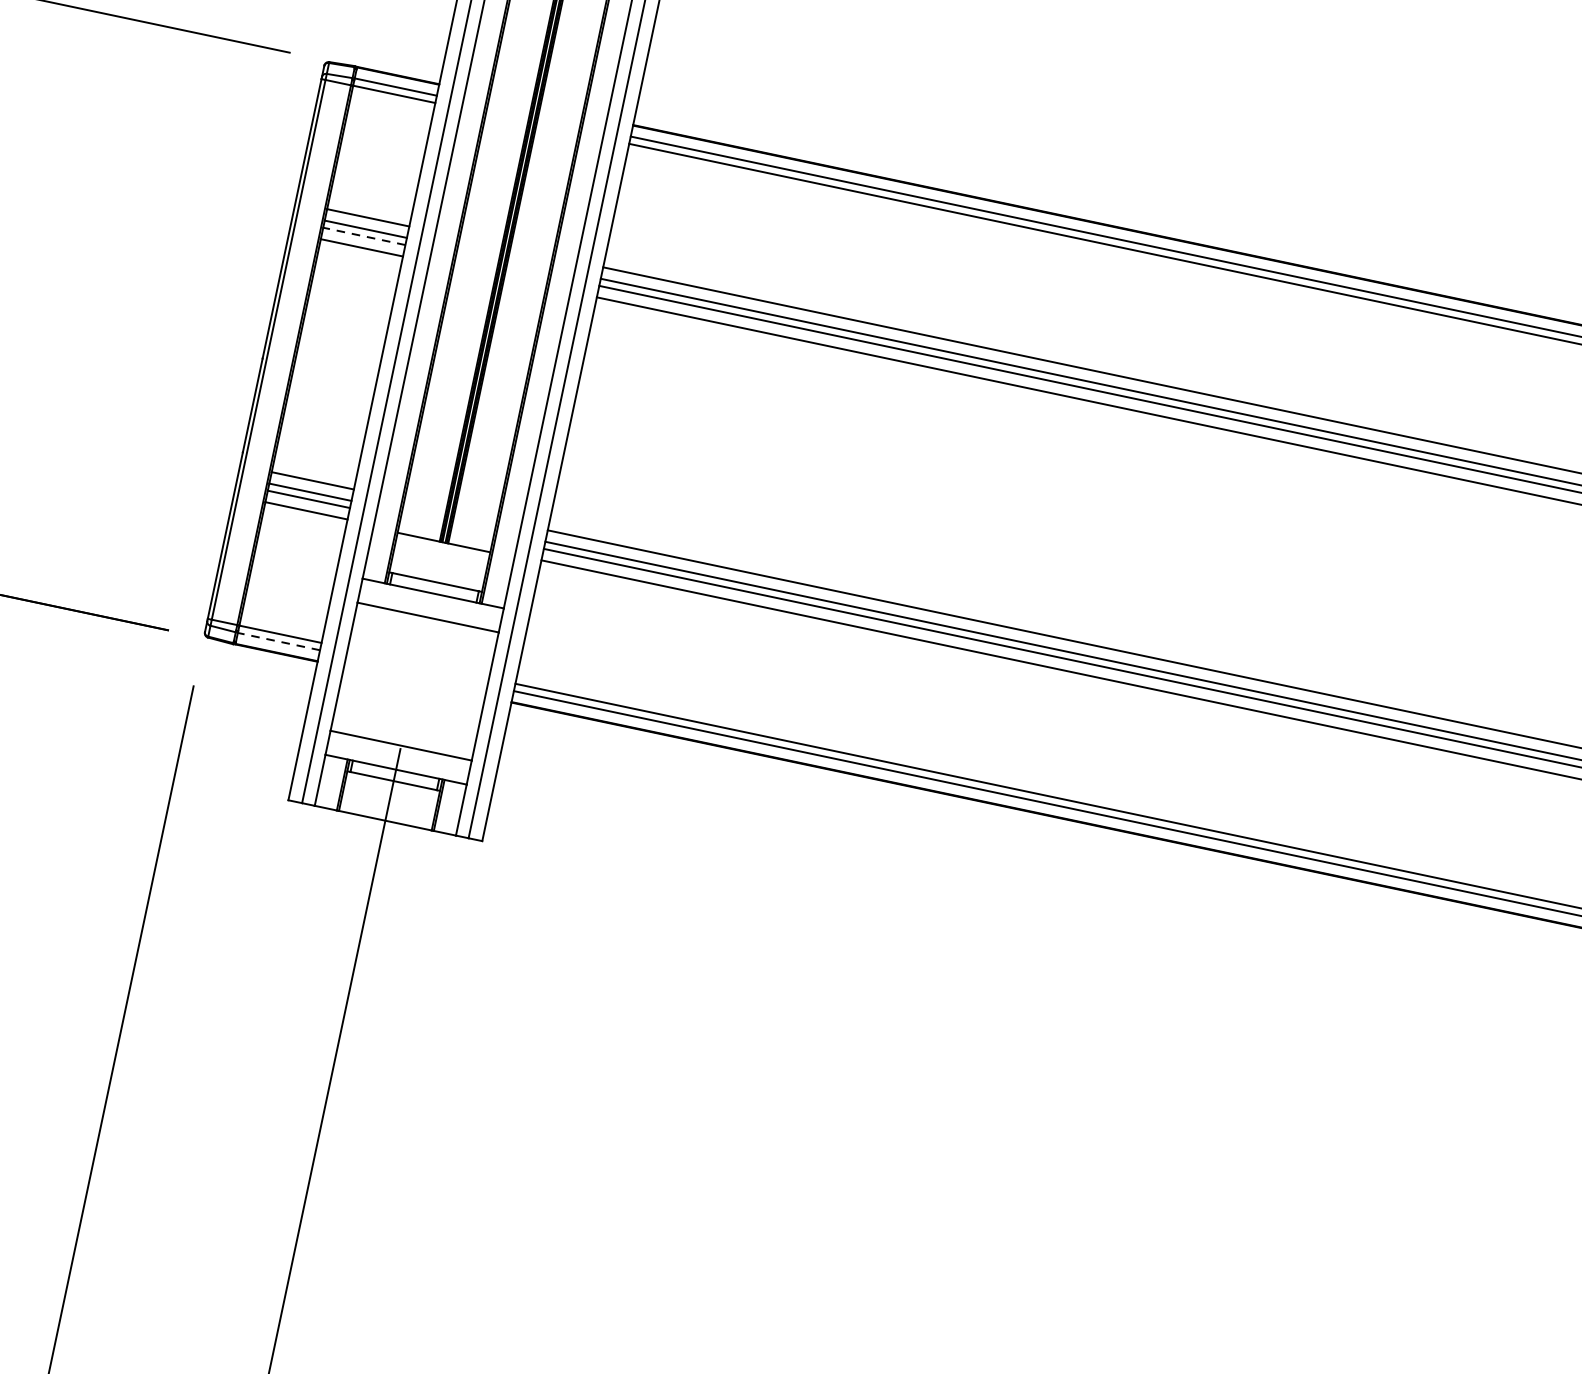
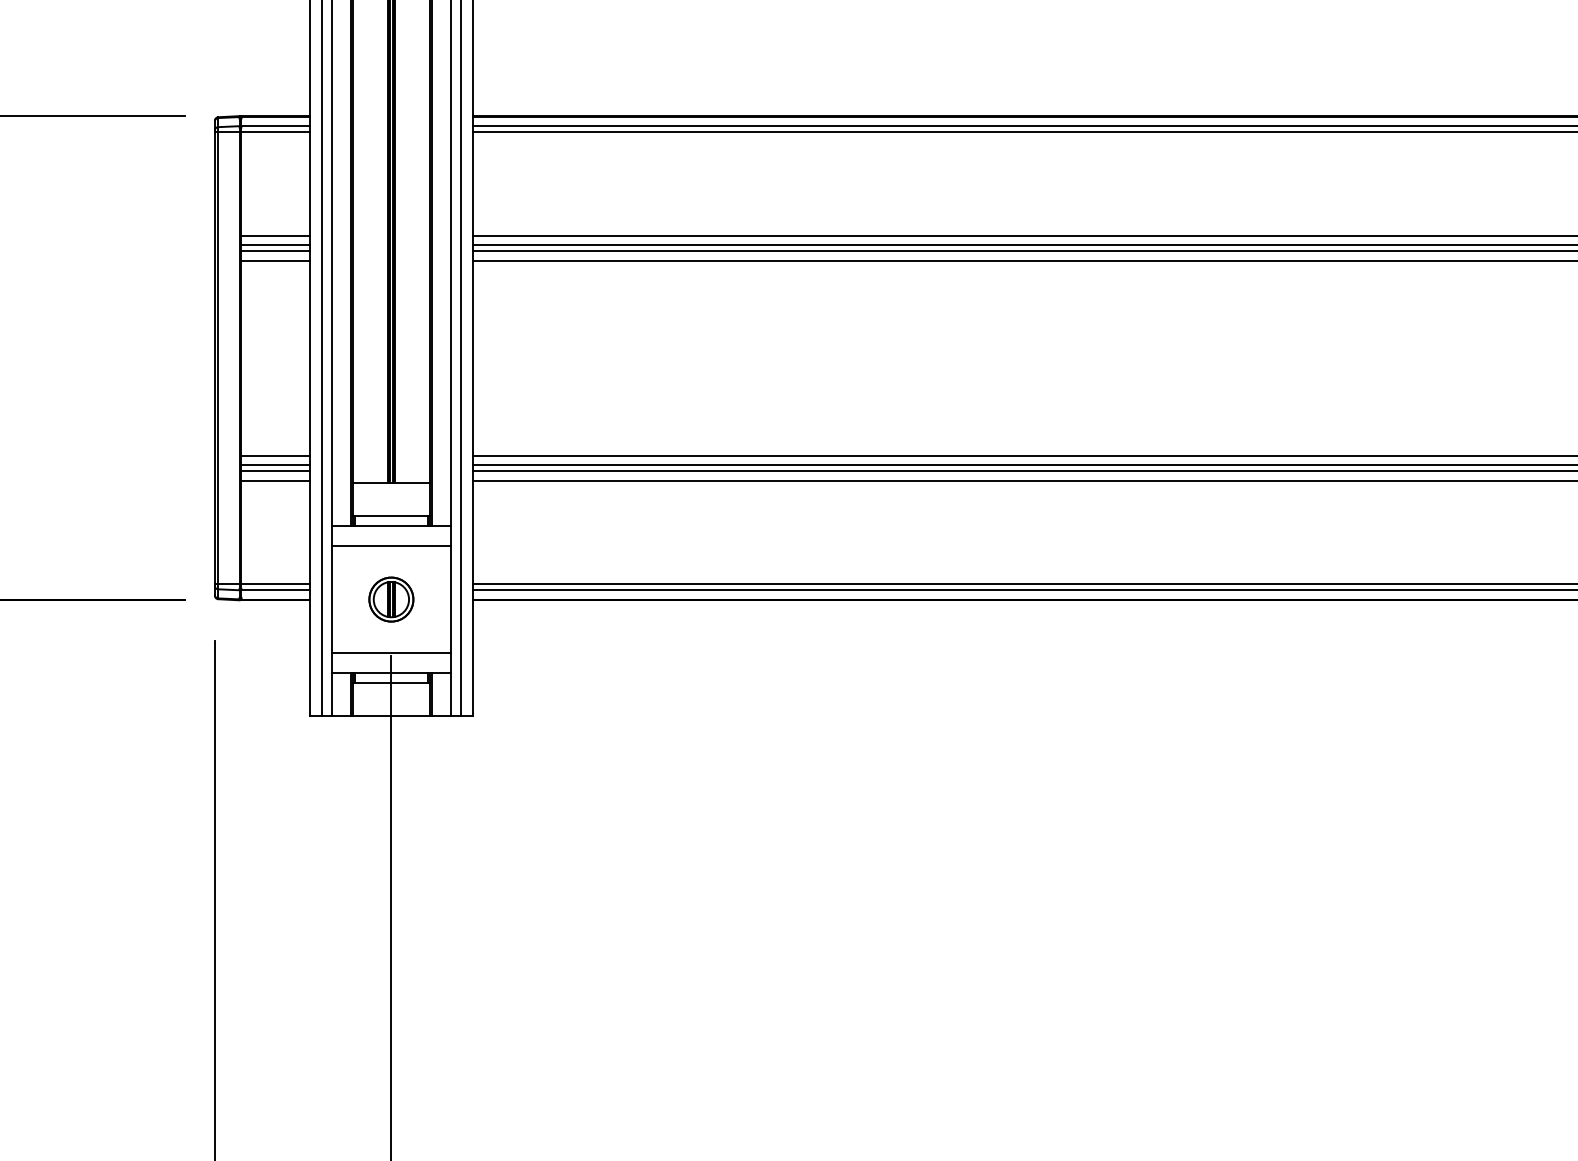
line: (363, 236) -> (275, 251), dashed -> solid
line: (278, 641) -> (275, 590), dashed -> solid
part: (414, 681) -> (391, 599), added

